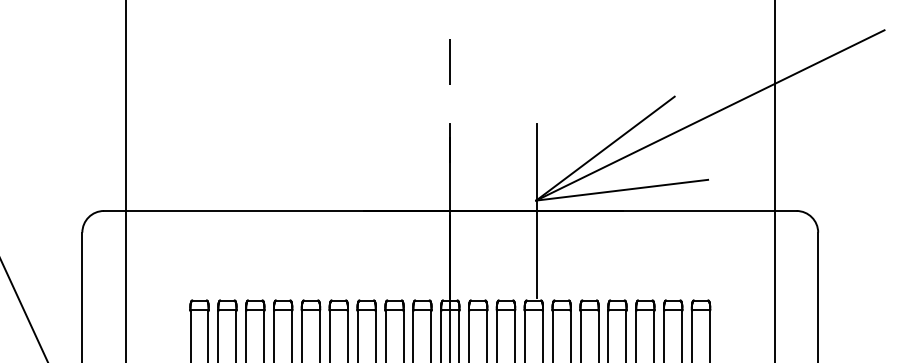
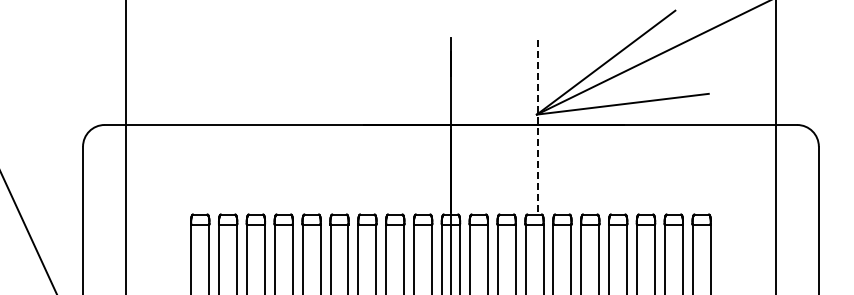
line: (536, 210) -> (537, 124), solid -> dashed

